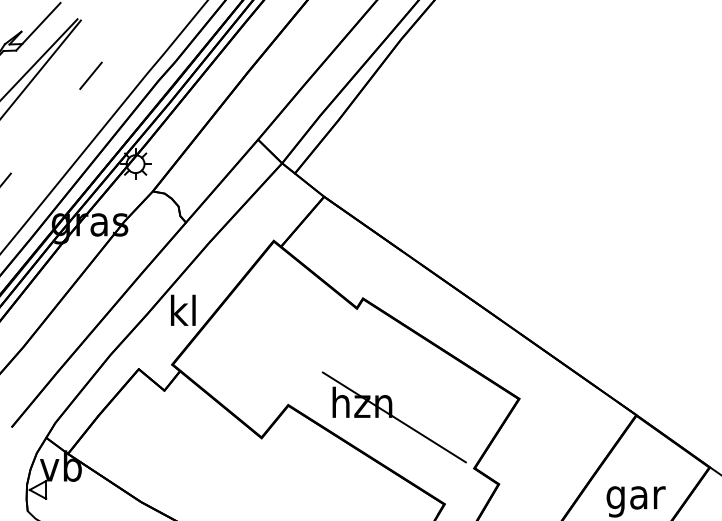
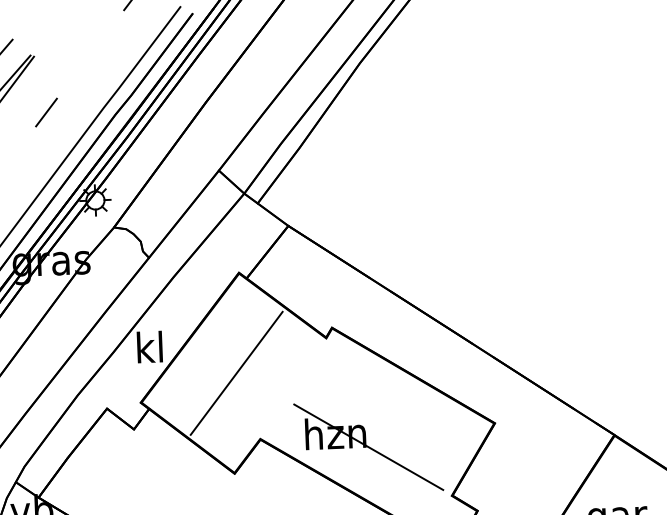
line: (267, 339) -> (236, 373), added

